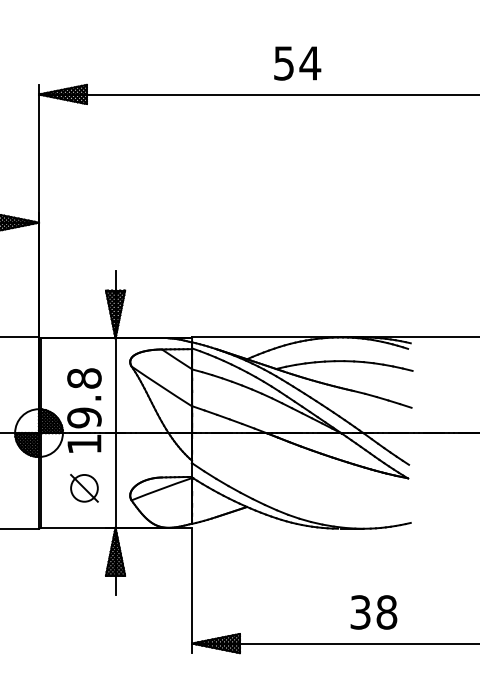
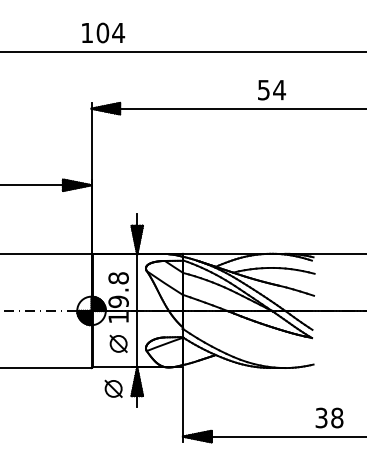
text: (296, 64) -> (271, 90), moved
part: (75, 562) -> (113, 388), added
text: (373, 611) -> (329, 417), moved

